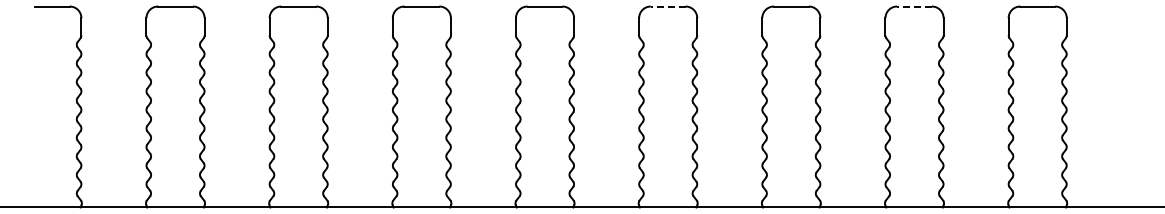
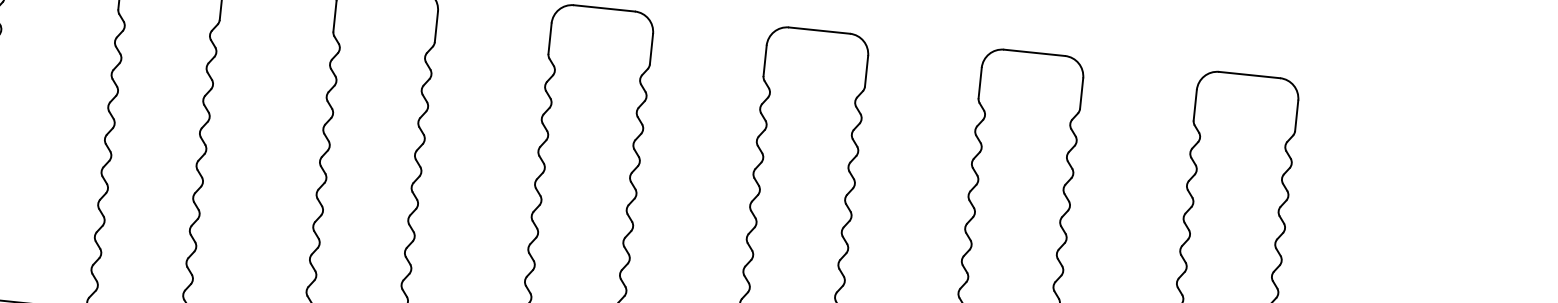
line: (667, 6) -> (603, 8), dashed -> solid
line: (914, 6) -> (1034, 52), dashed -> solid

